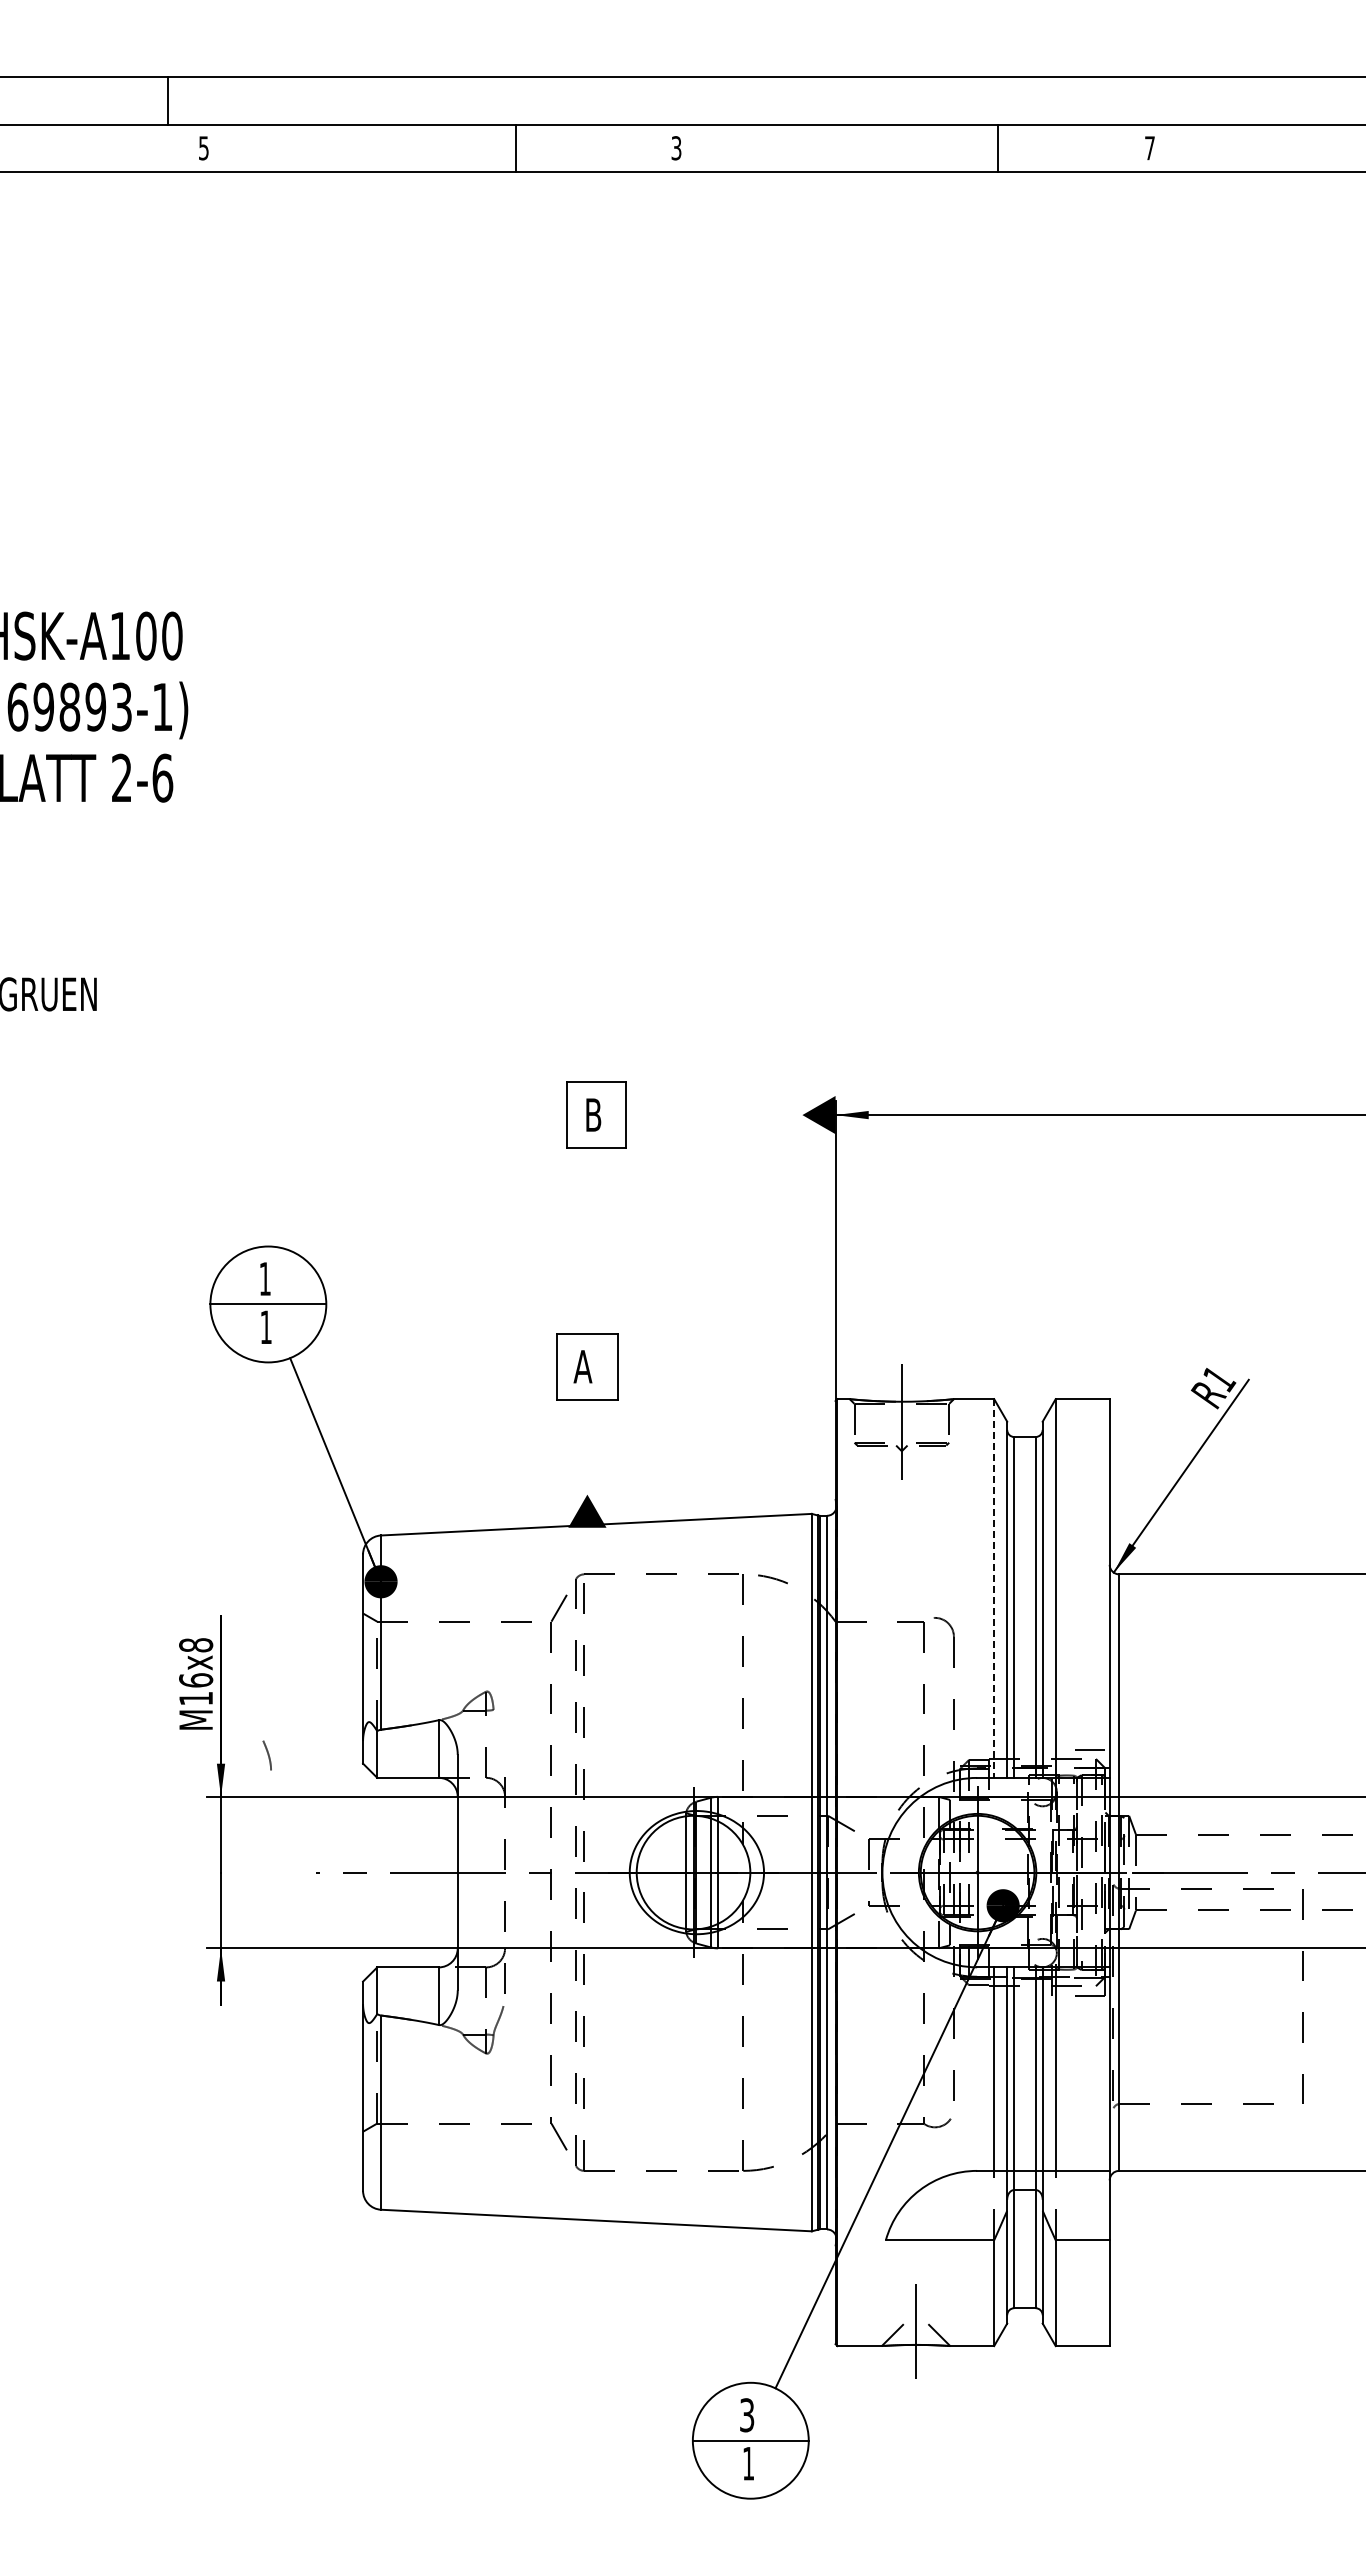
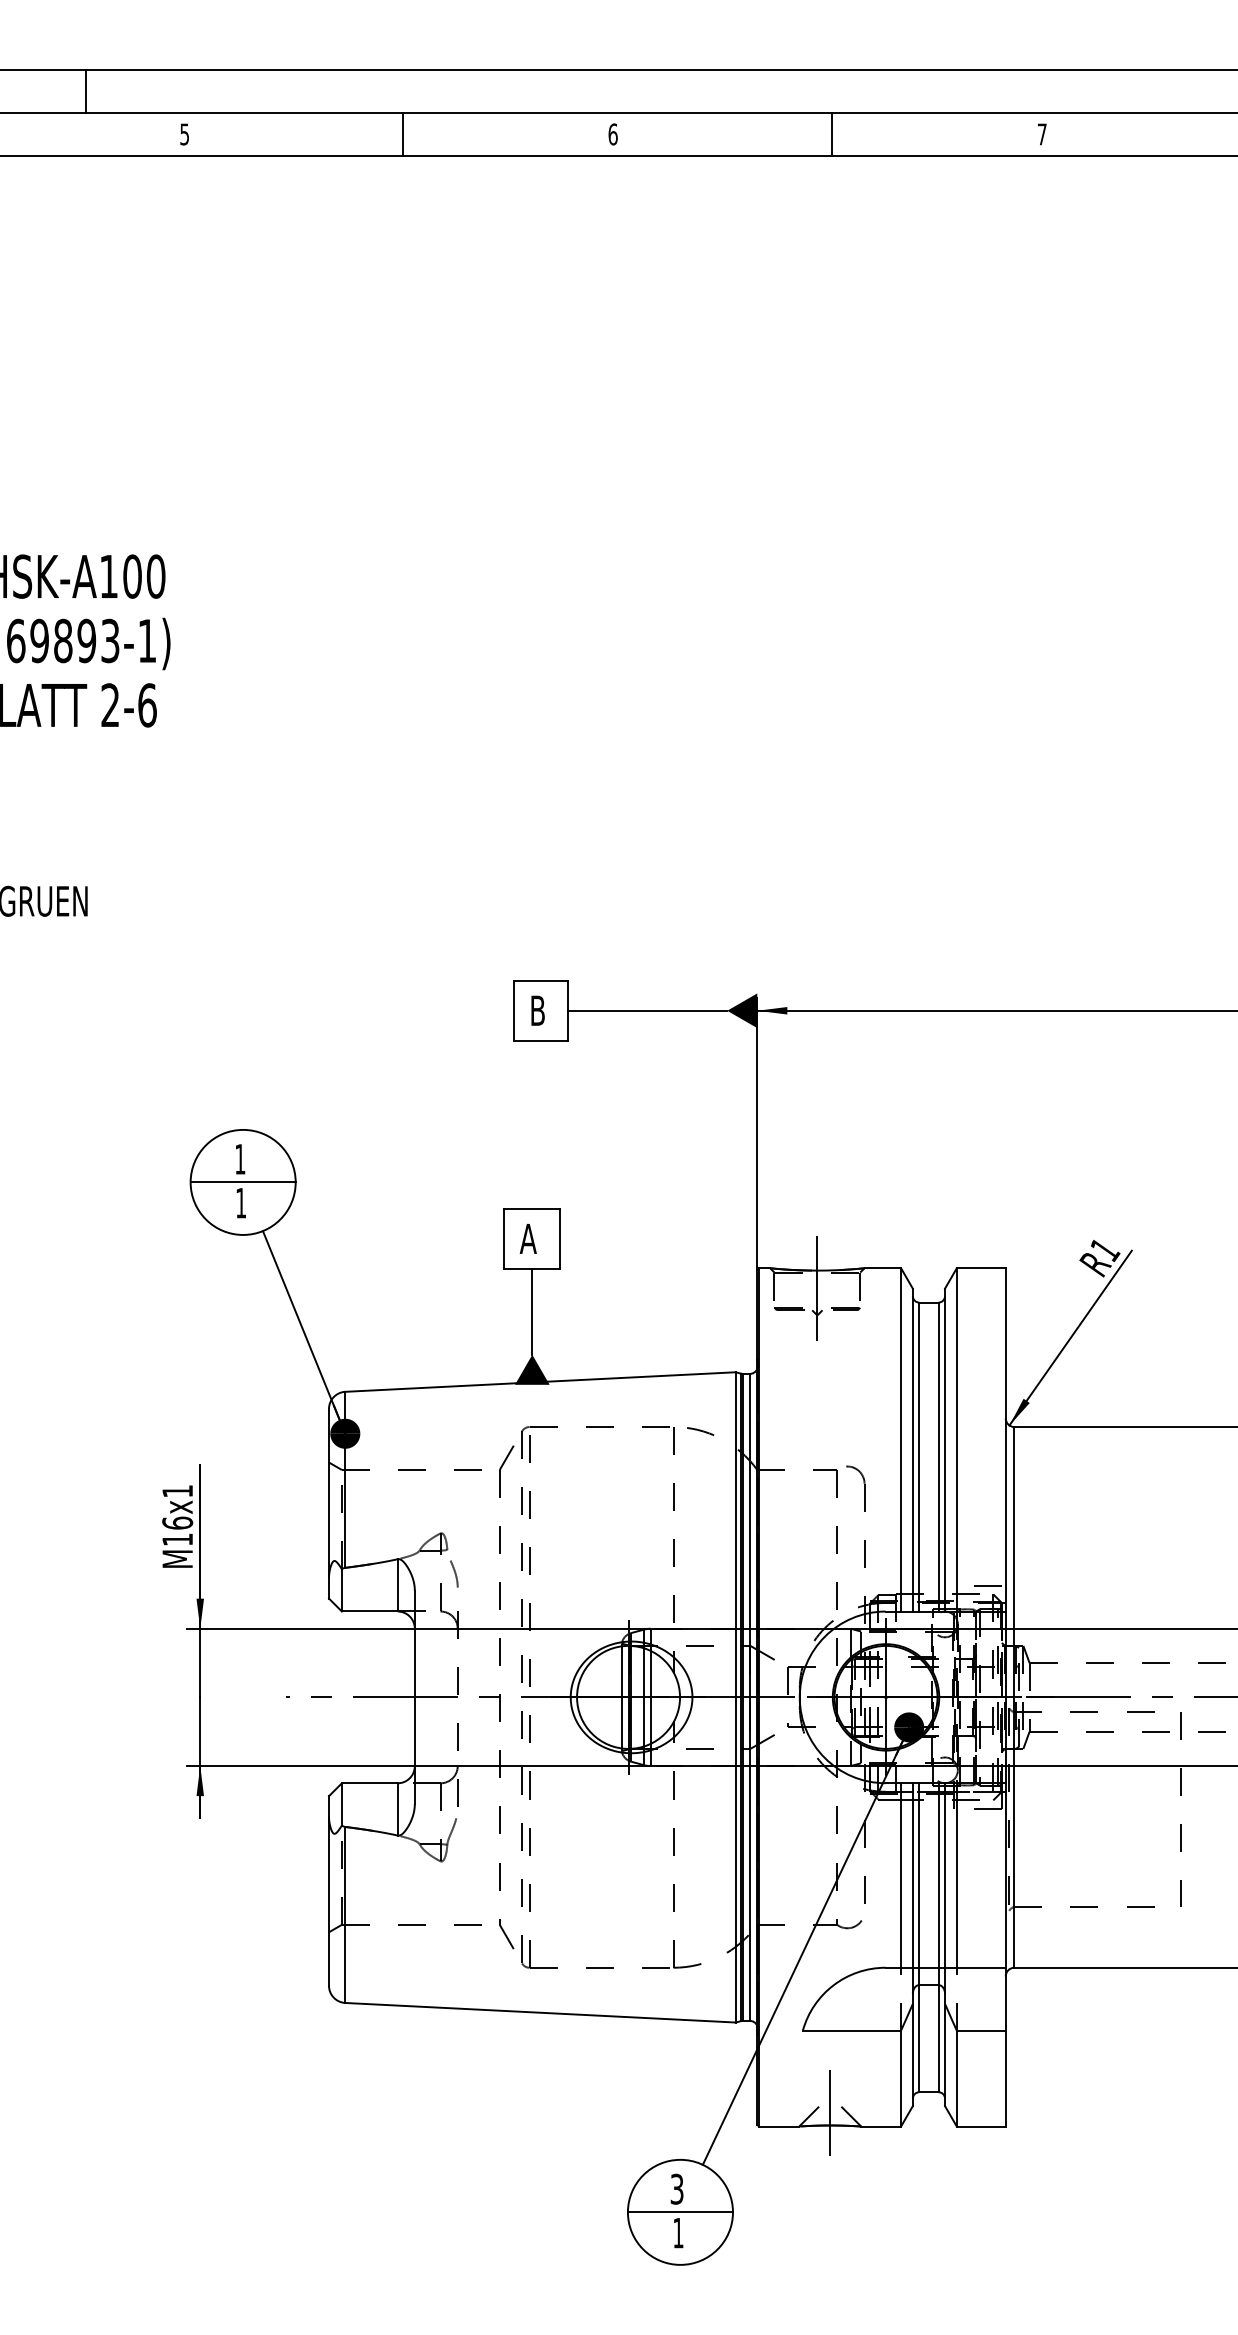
line: (167, 100) -> (85, 91), moved
line: (515, 147) -> (402, 133), moved
line: (998, 147) -> (832, 133), moved
text: (676, 148) -> (613, 134), 3 -> 6
line: (714, 1115) -> (647, 1011), added
line: (587, 1446) -> (532, 1311), added
line: (994, 1589) -> (901, 1440), dashed -> solid
text: (196, 1645) -> (178, 1491), M16x8 -> M16x1
curve: (267, 1755) -> (454, 1574), moved

